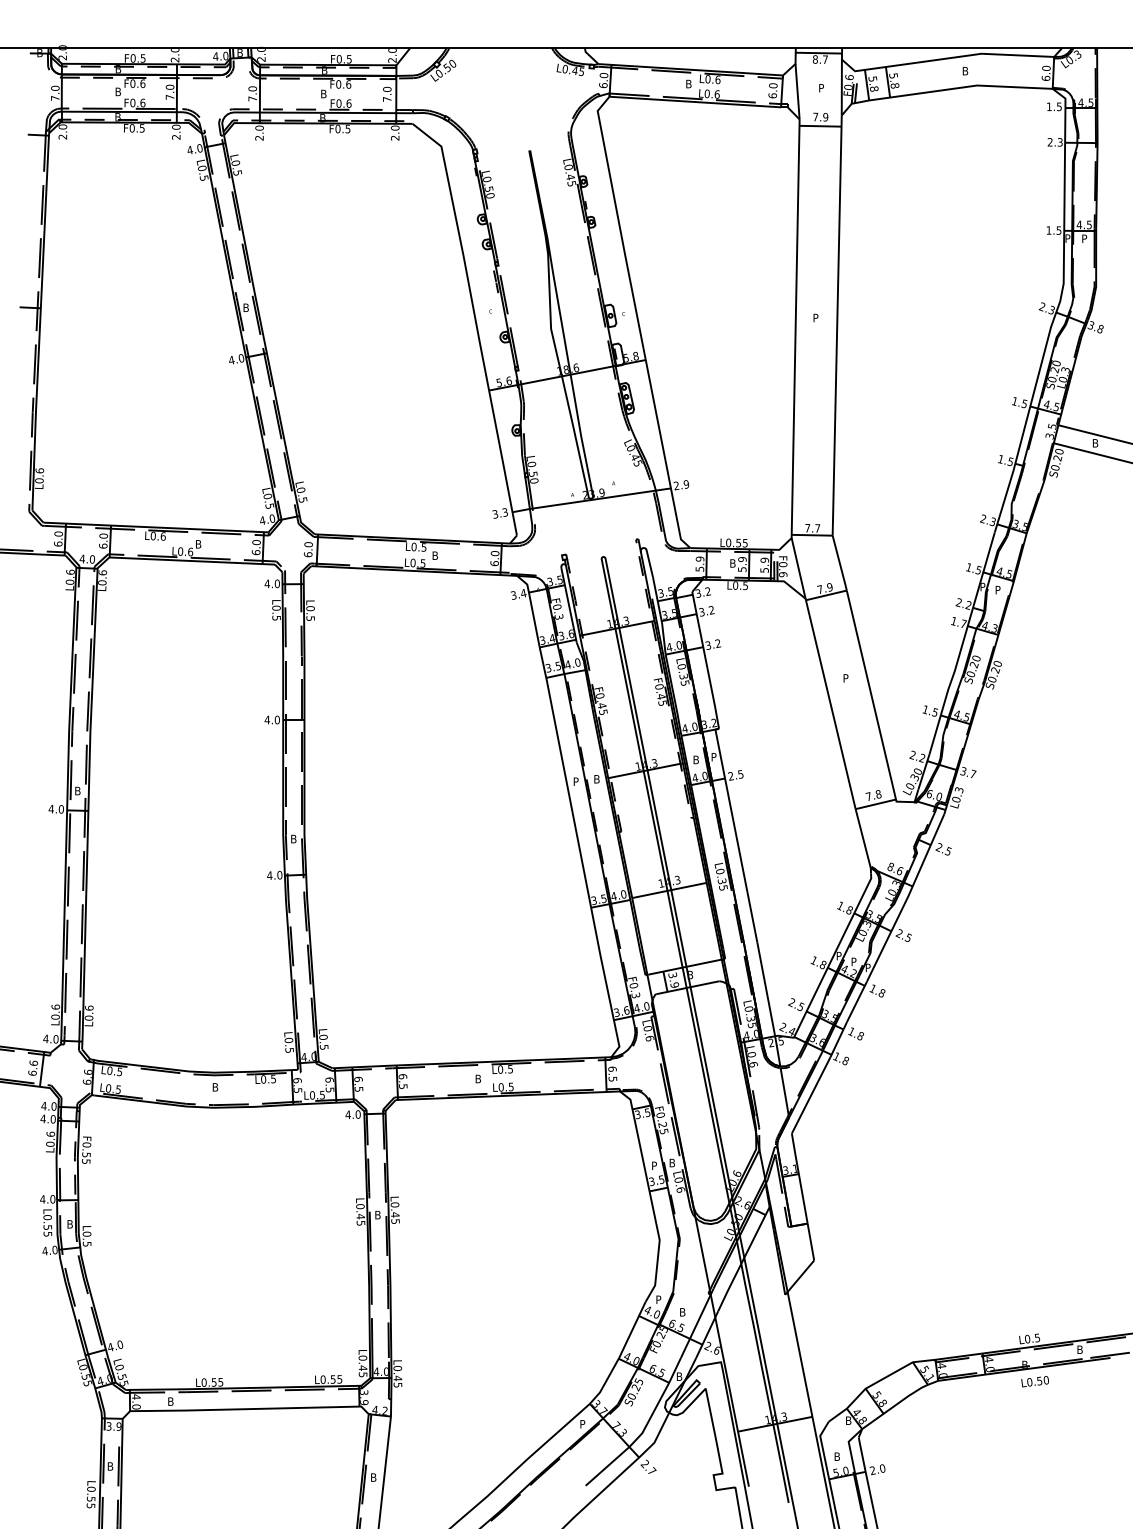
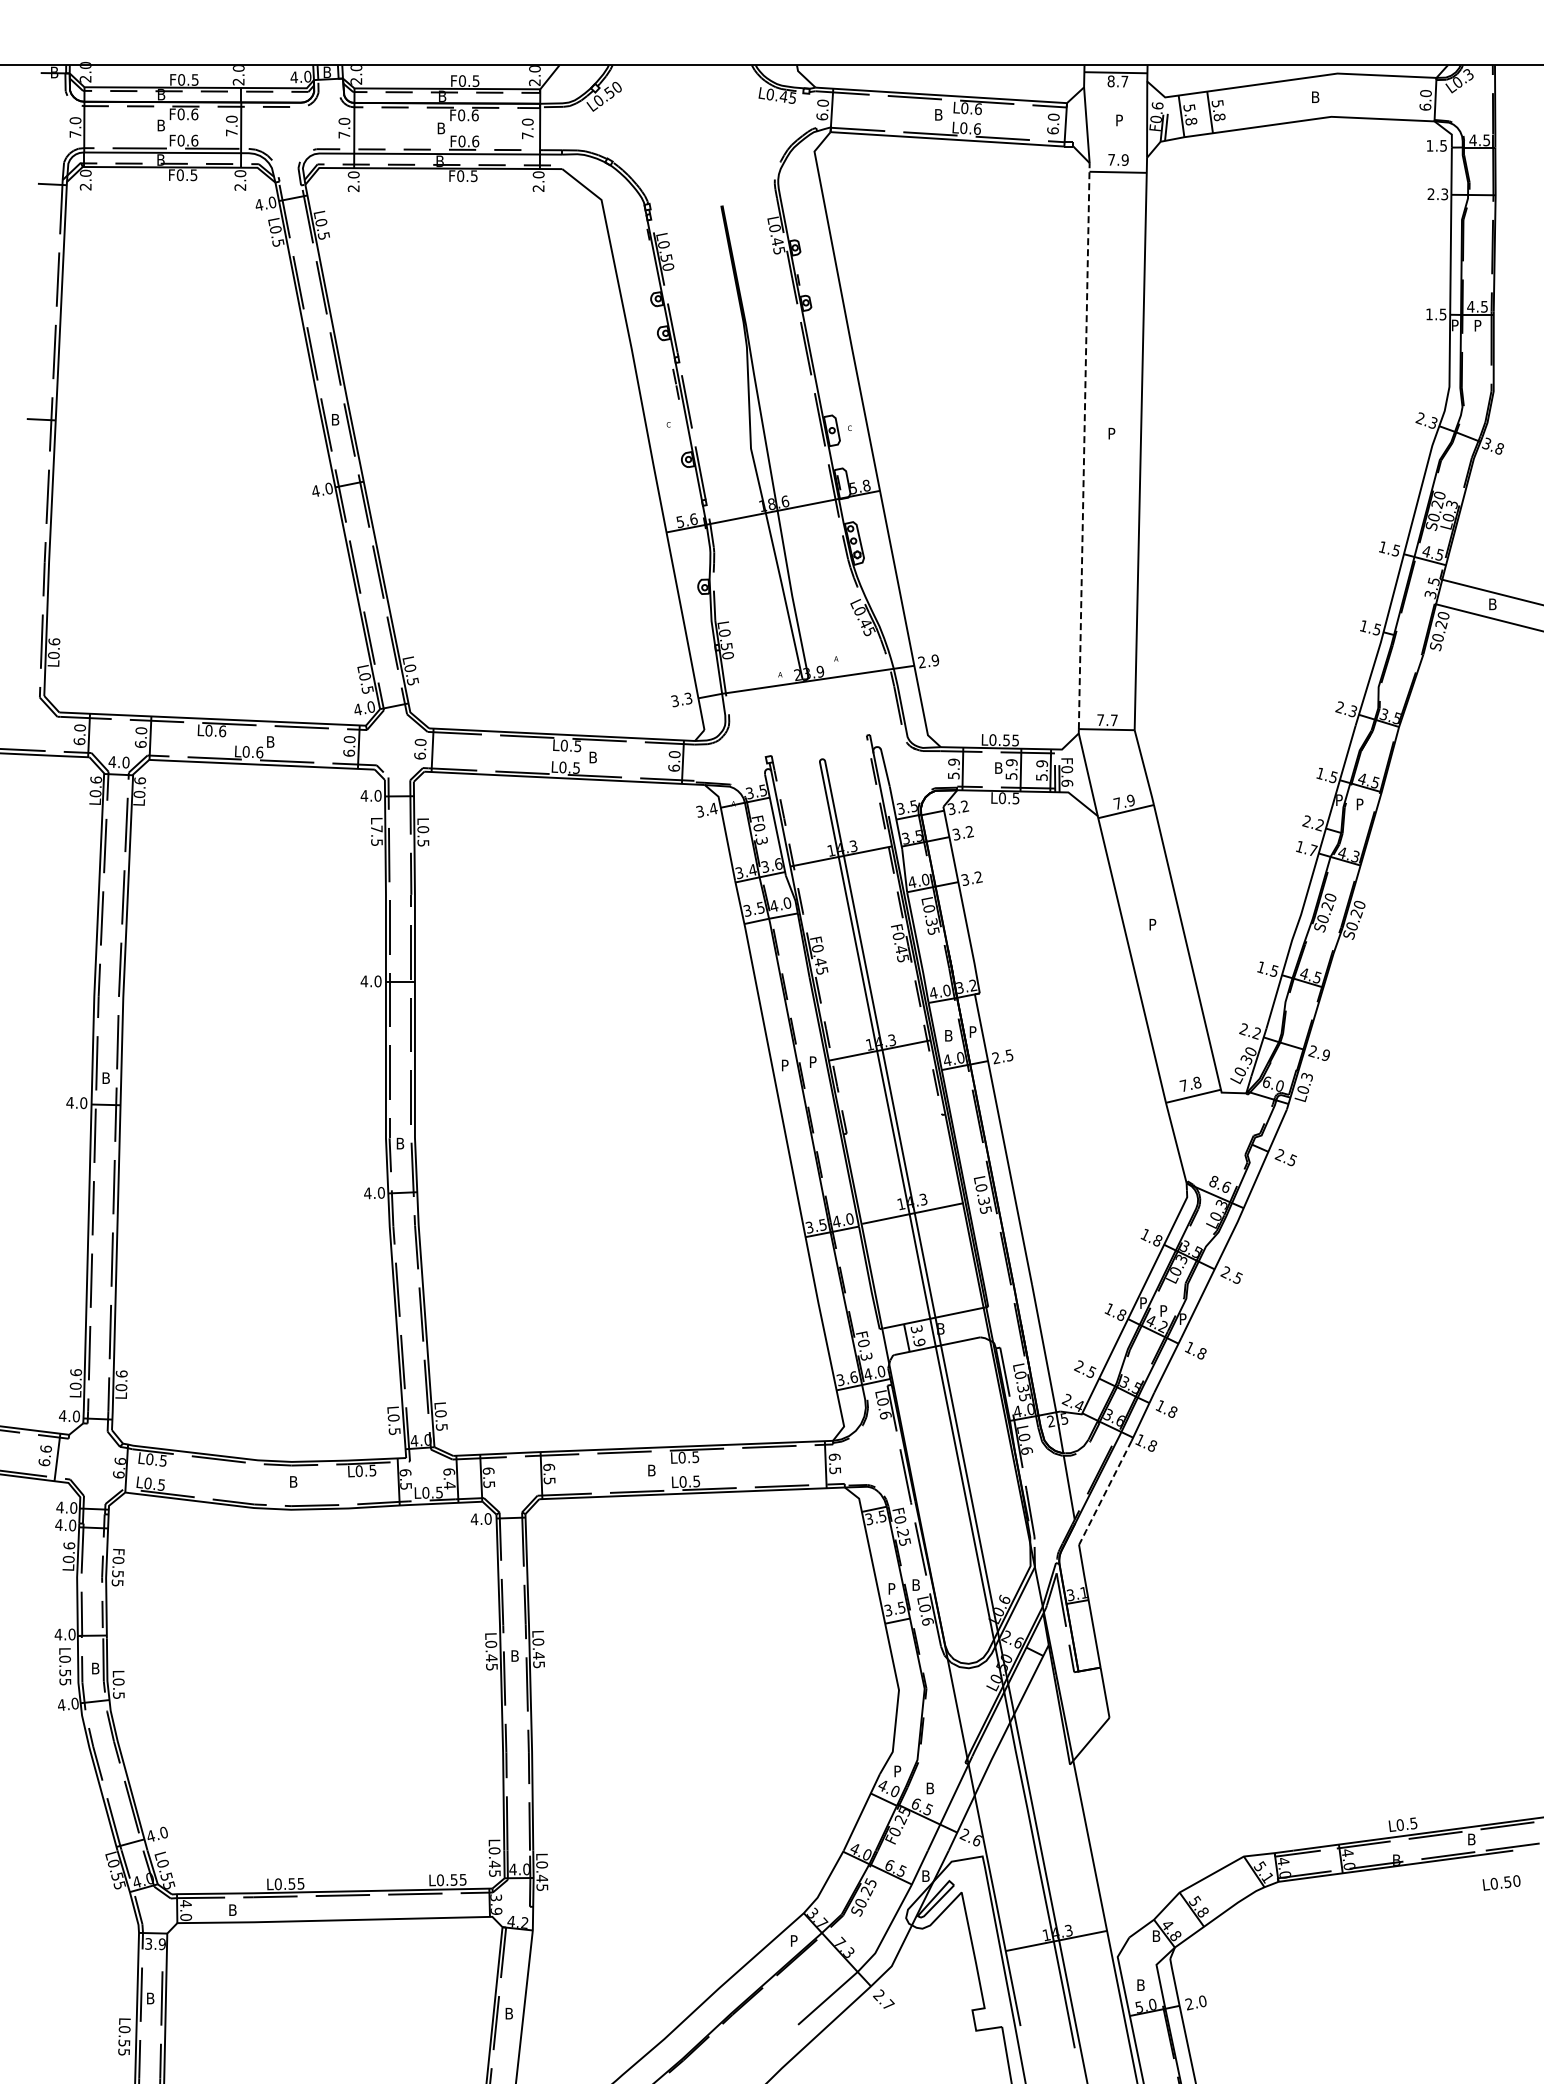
line: (795, 326) -> (1084, 445), solid -> dashed
text: (276, 607) -> (376, 828), L0.5 -> L7.5
text: (968, 772) -> (1319, 1052), 3.7 -> 2.9
text: (597, 778) -> (814, 1061), B -> P
text: (329, 1089) -> (449, 1485), 6.5 -> 6.4
line: (810, 1096) -> (1104, 1494), solid -> dashed
text: (1035, 1381) -> (1501, 1882), moved

